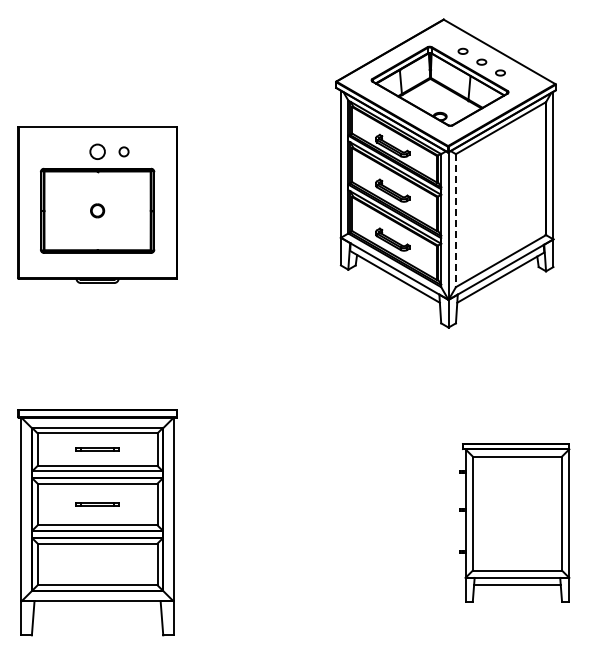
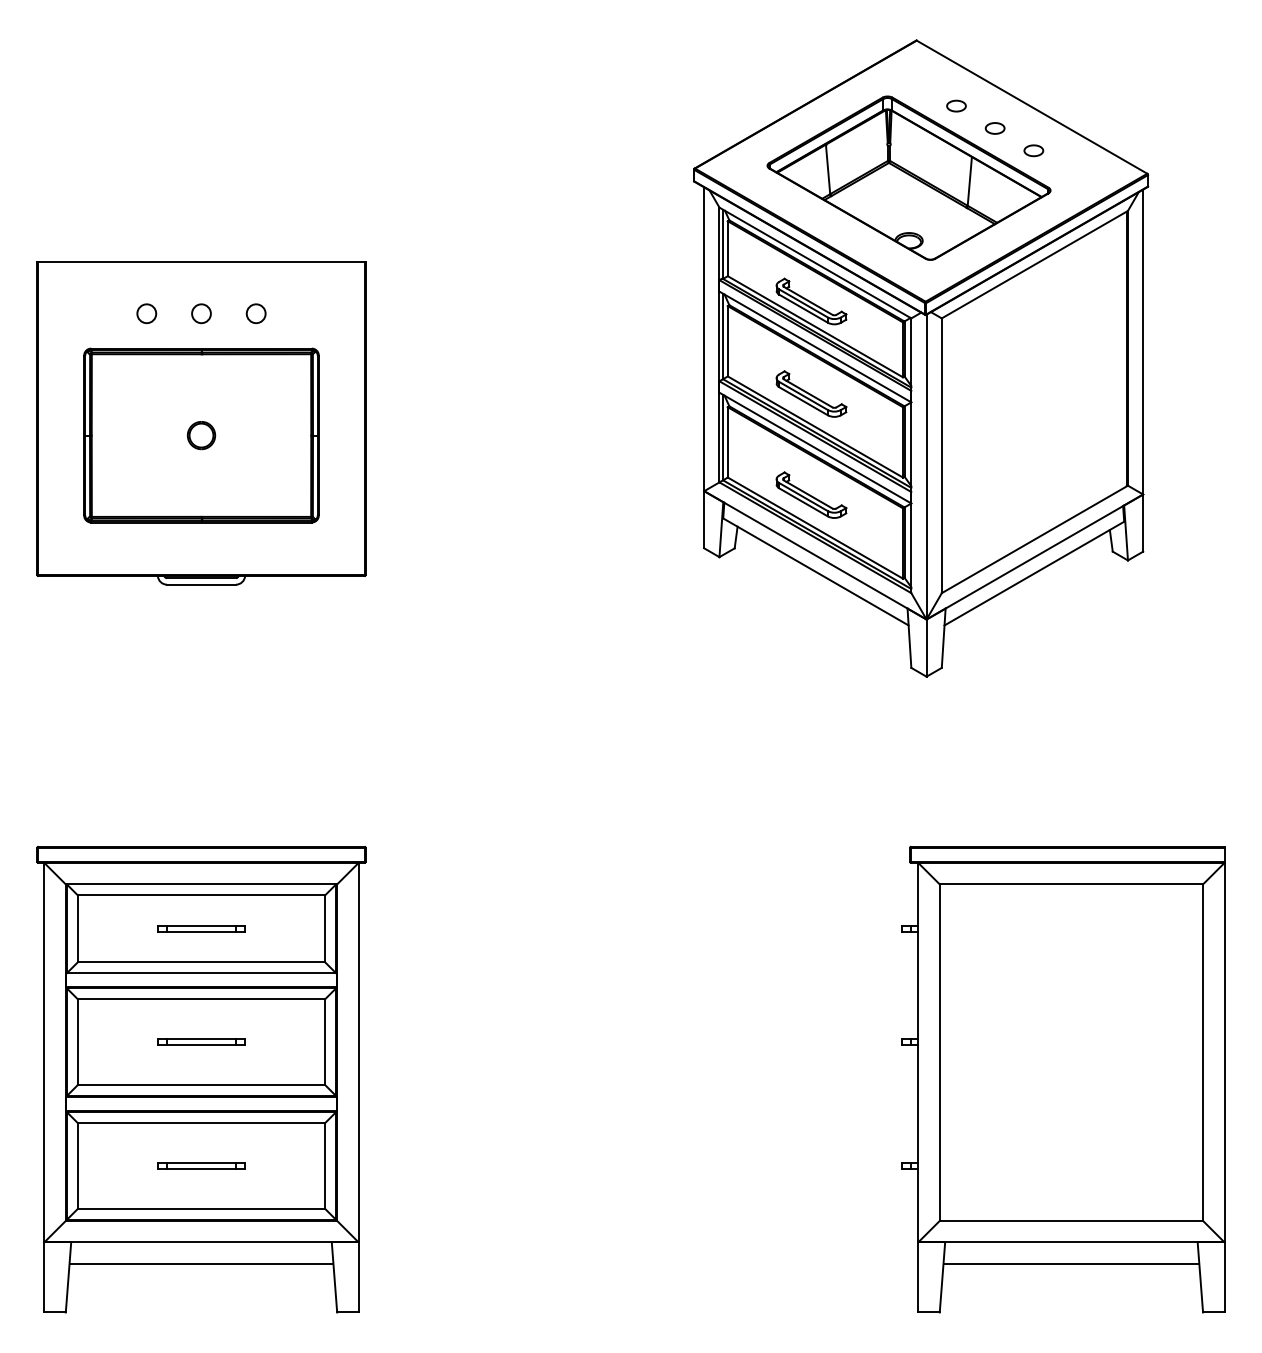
circle: (70, 151) -> (145, 312), added
circle: (97, 151) -> (201, 312), size x0.62
line: (455, 220) -> (940, 455), dashed -> solid
part: (514, 522) -> (1062, 1079), size x1.43
line: (97, 563) -> (201, 1164), added
line: (97, 611) -> (201, 1263), added

